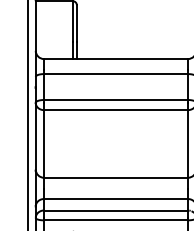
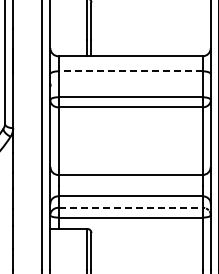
line: (115, 74) -> (130, 71), solid -> dashed
line: (116, 210) -> (131, 207), solid -> dashed

